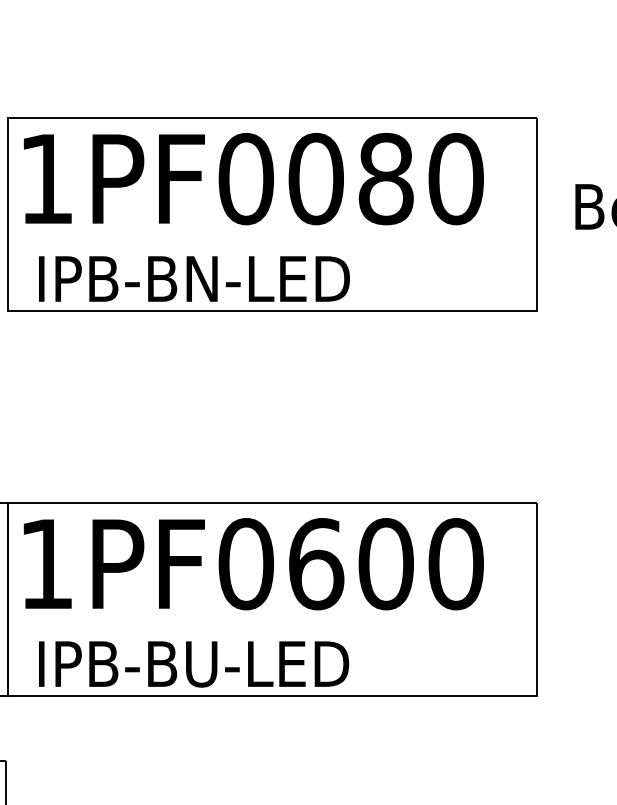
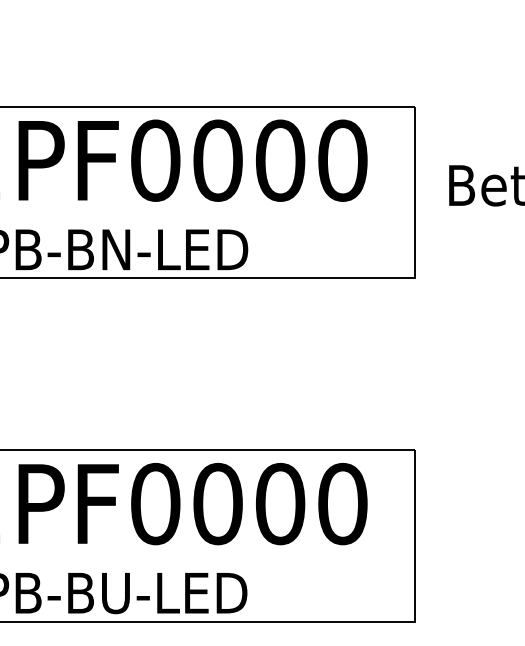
text: (385, 179) -> (279, 161), PF0080 -> PF0000
text: (316, 564) -> (218, 504), PF0600 -> PF0000

